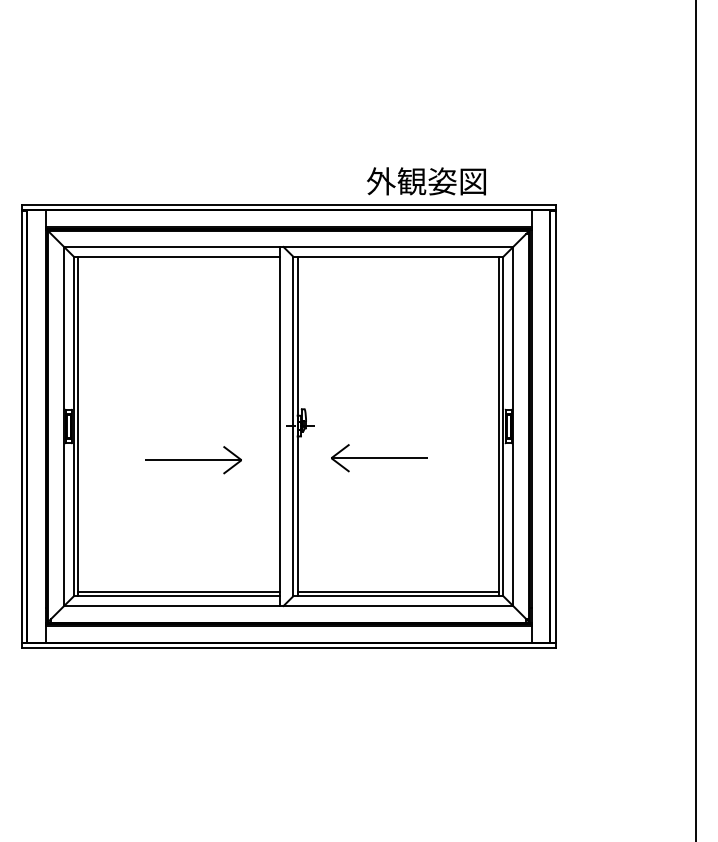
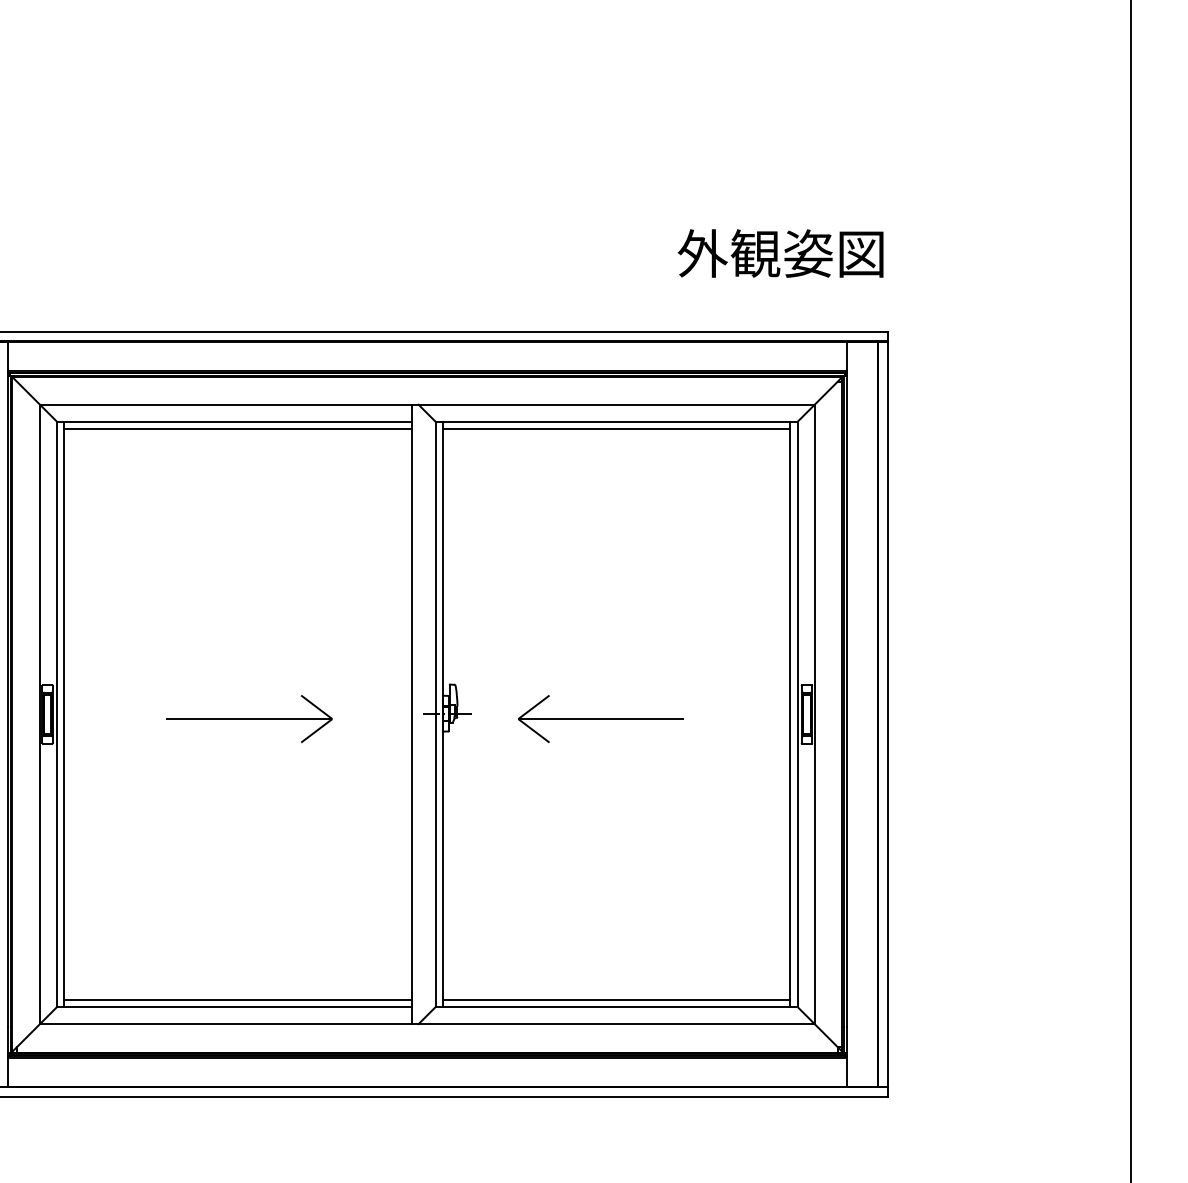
text: (426, 181) -> (780, 253), moved
line: (178, 261) -> (237, 429), added
line: (398, 261) -> (616, 429), added
part: (379, 458) -> (601, 719), moved
part: (193, 460) -> (249, 719), moved

